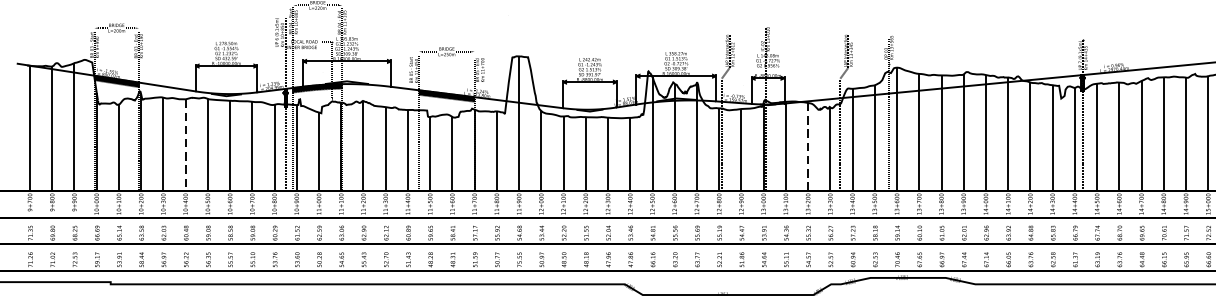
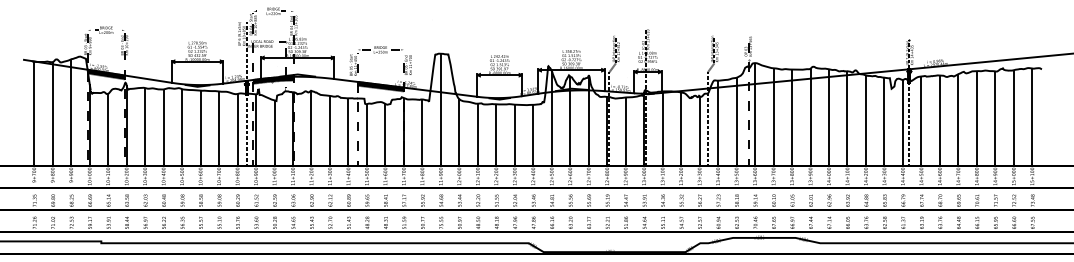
line: (185, 147) -> (163, 129), dashed -> solid
line: (808, 149) -> (681, 131), dashed -> solid

